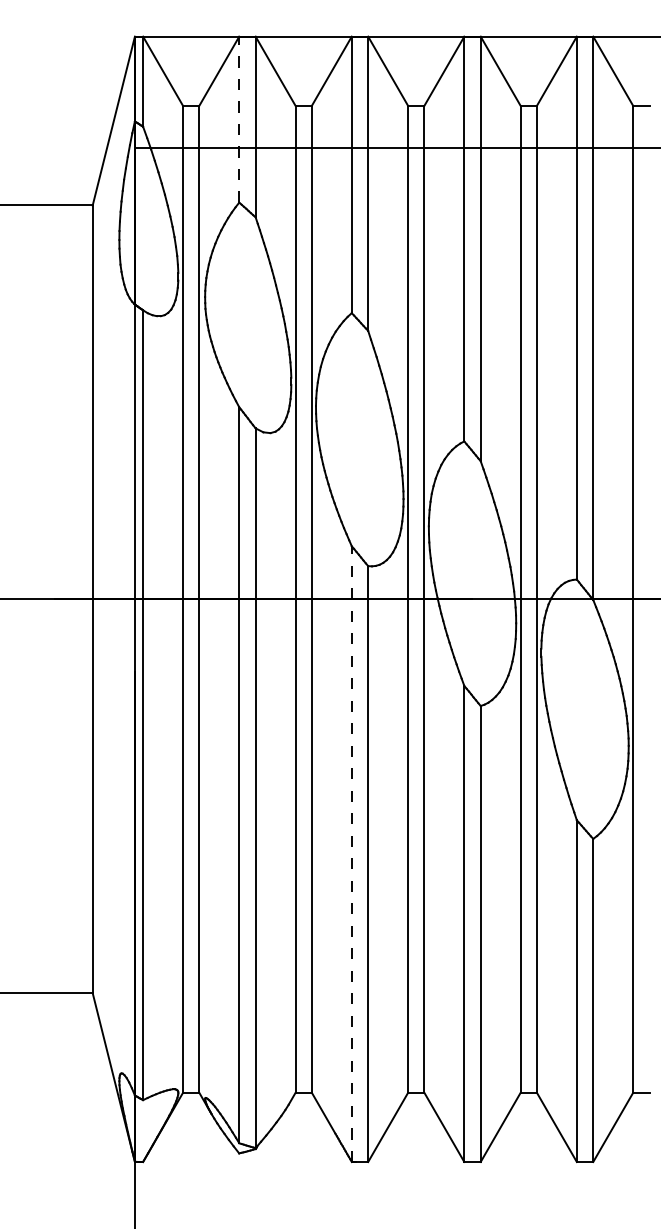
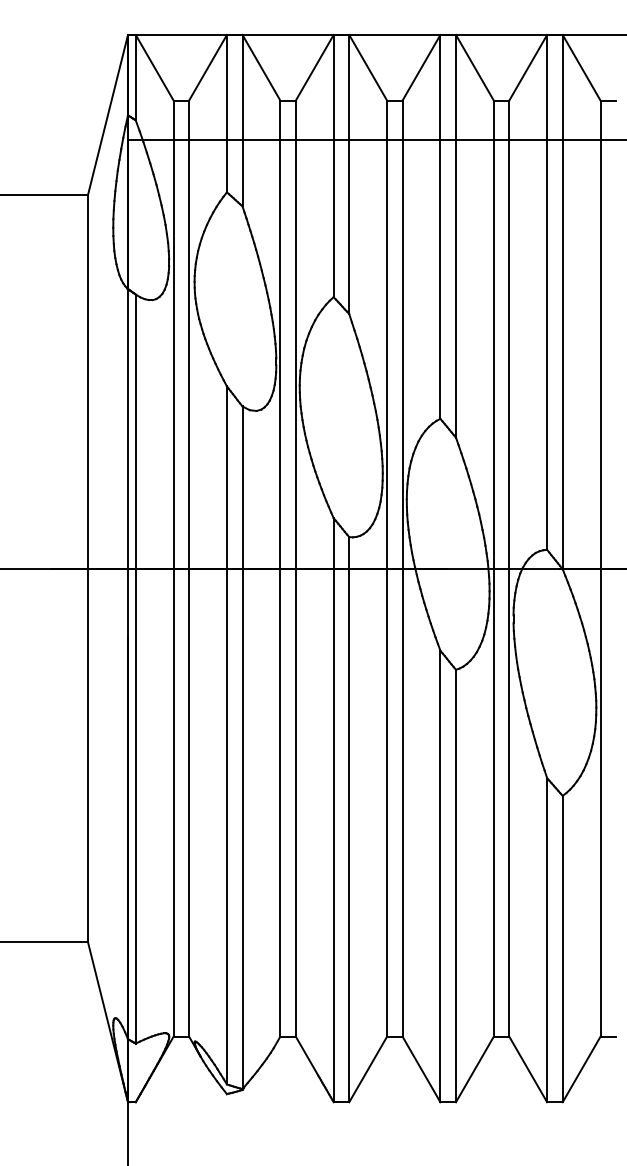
line: (238, 119) -> (226, 113), dashed -> solid
line: (351, 853) -> (333, 809), dashed -> solid

